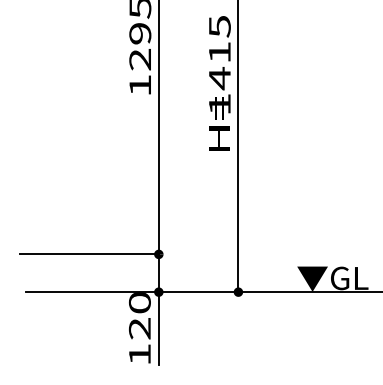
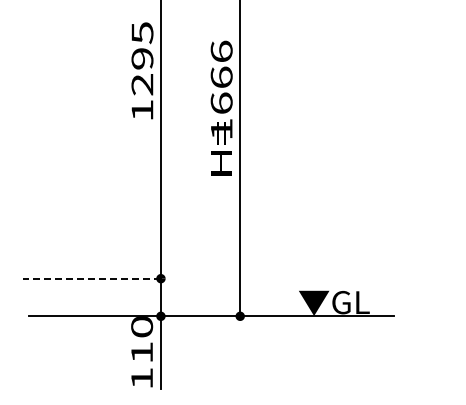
text: (219, 52) -> (221, 77), 1415 -> 1666
line: (89, 254) -> (91, 278), solid -> dashed
text: (139, 328) -> (141, 352), 120 -> 110

